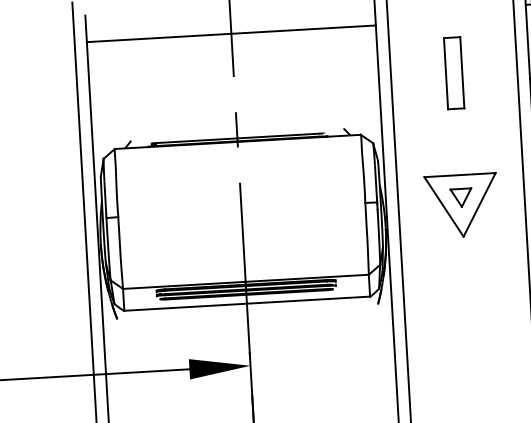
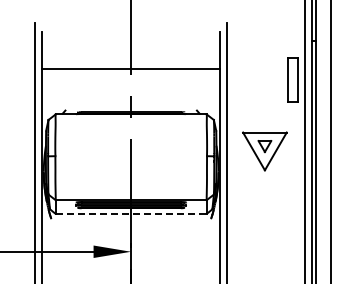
line: (230, 34) -> (130, 69), moved
part: (453, 72) -> (292, 79), moved
part: (461, 206) -> (264, 151), moved
line: (247, 303) -> (131, 213), solid -> dashed

